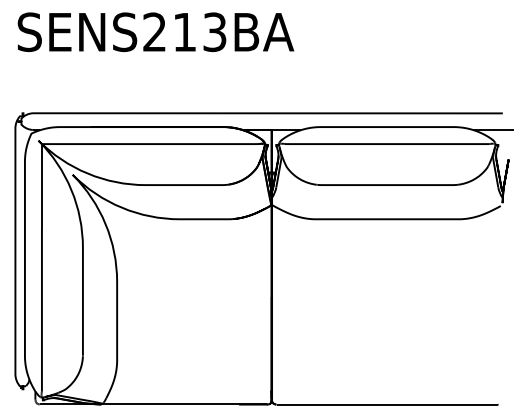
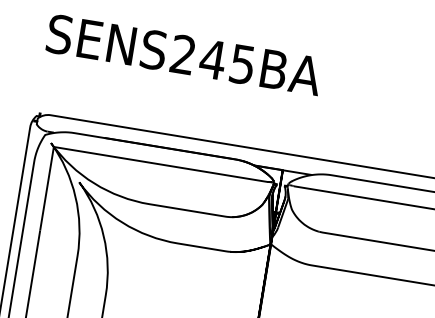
text: (199, 31) -> (227, 61), SENS213BA -> SENS245BA

